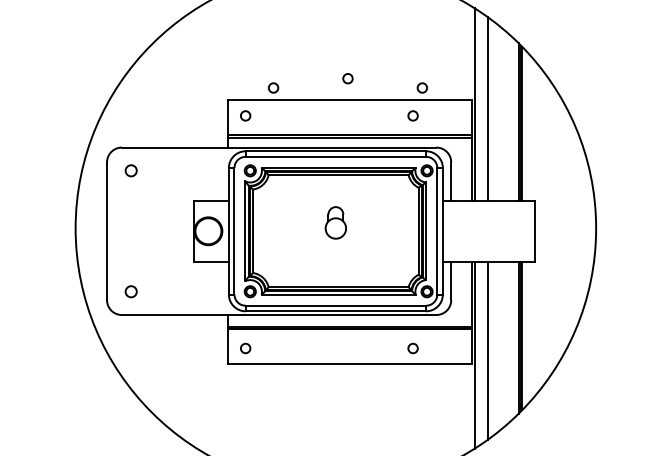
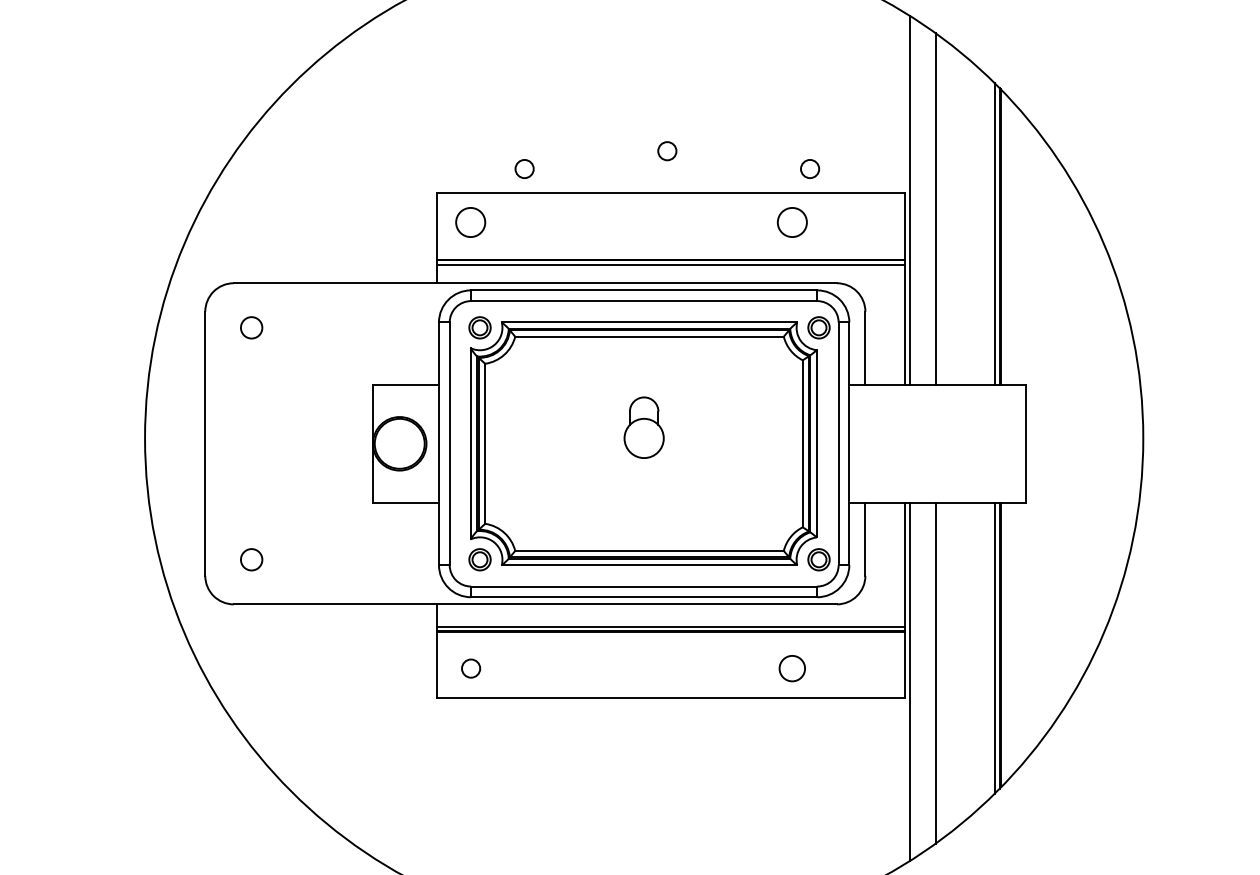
circle: (245, 115) -> (470, 221), size x1.6
circle: (412, 115) -> (791, 221), size x1.6
circle: (412, 348) -> (791, 668), size x1.4

